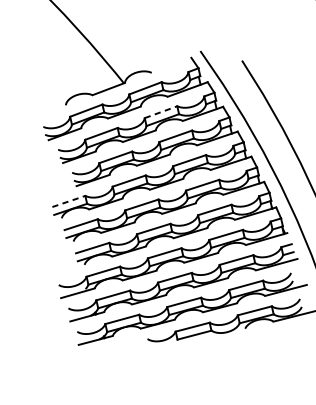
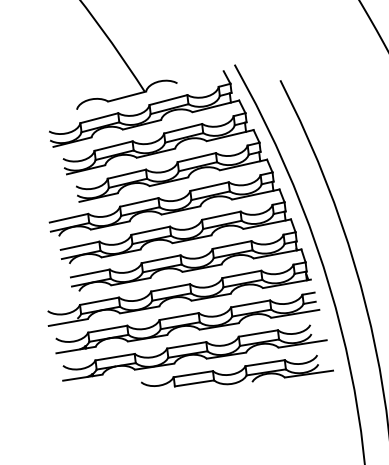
line: (161, 111) -> (183, 128), dashed -> solid
line: (69, 201) -> (69, 218), dashed -> solid

